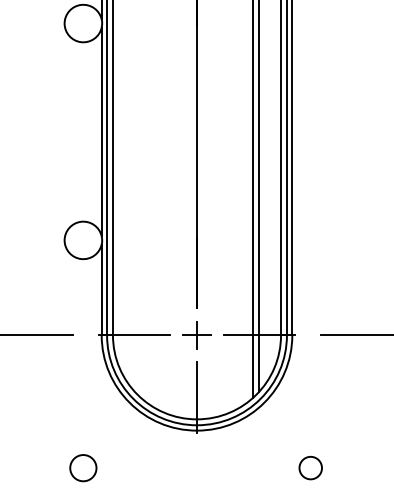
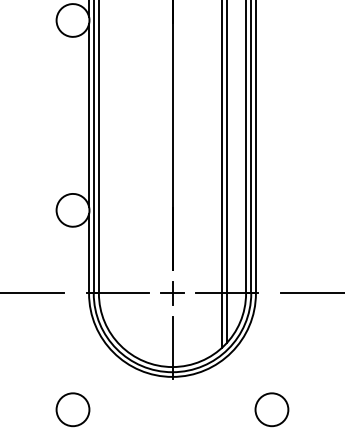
circle: (83, 467) -> (73, 409), size x1.43
circle: (310, 467) -> (271, 409), size x1.67

